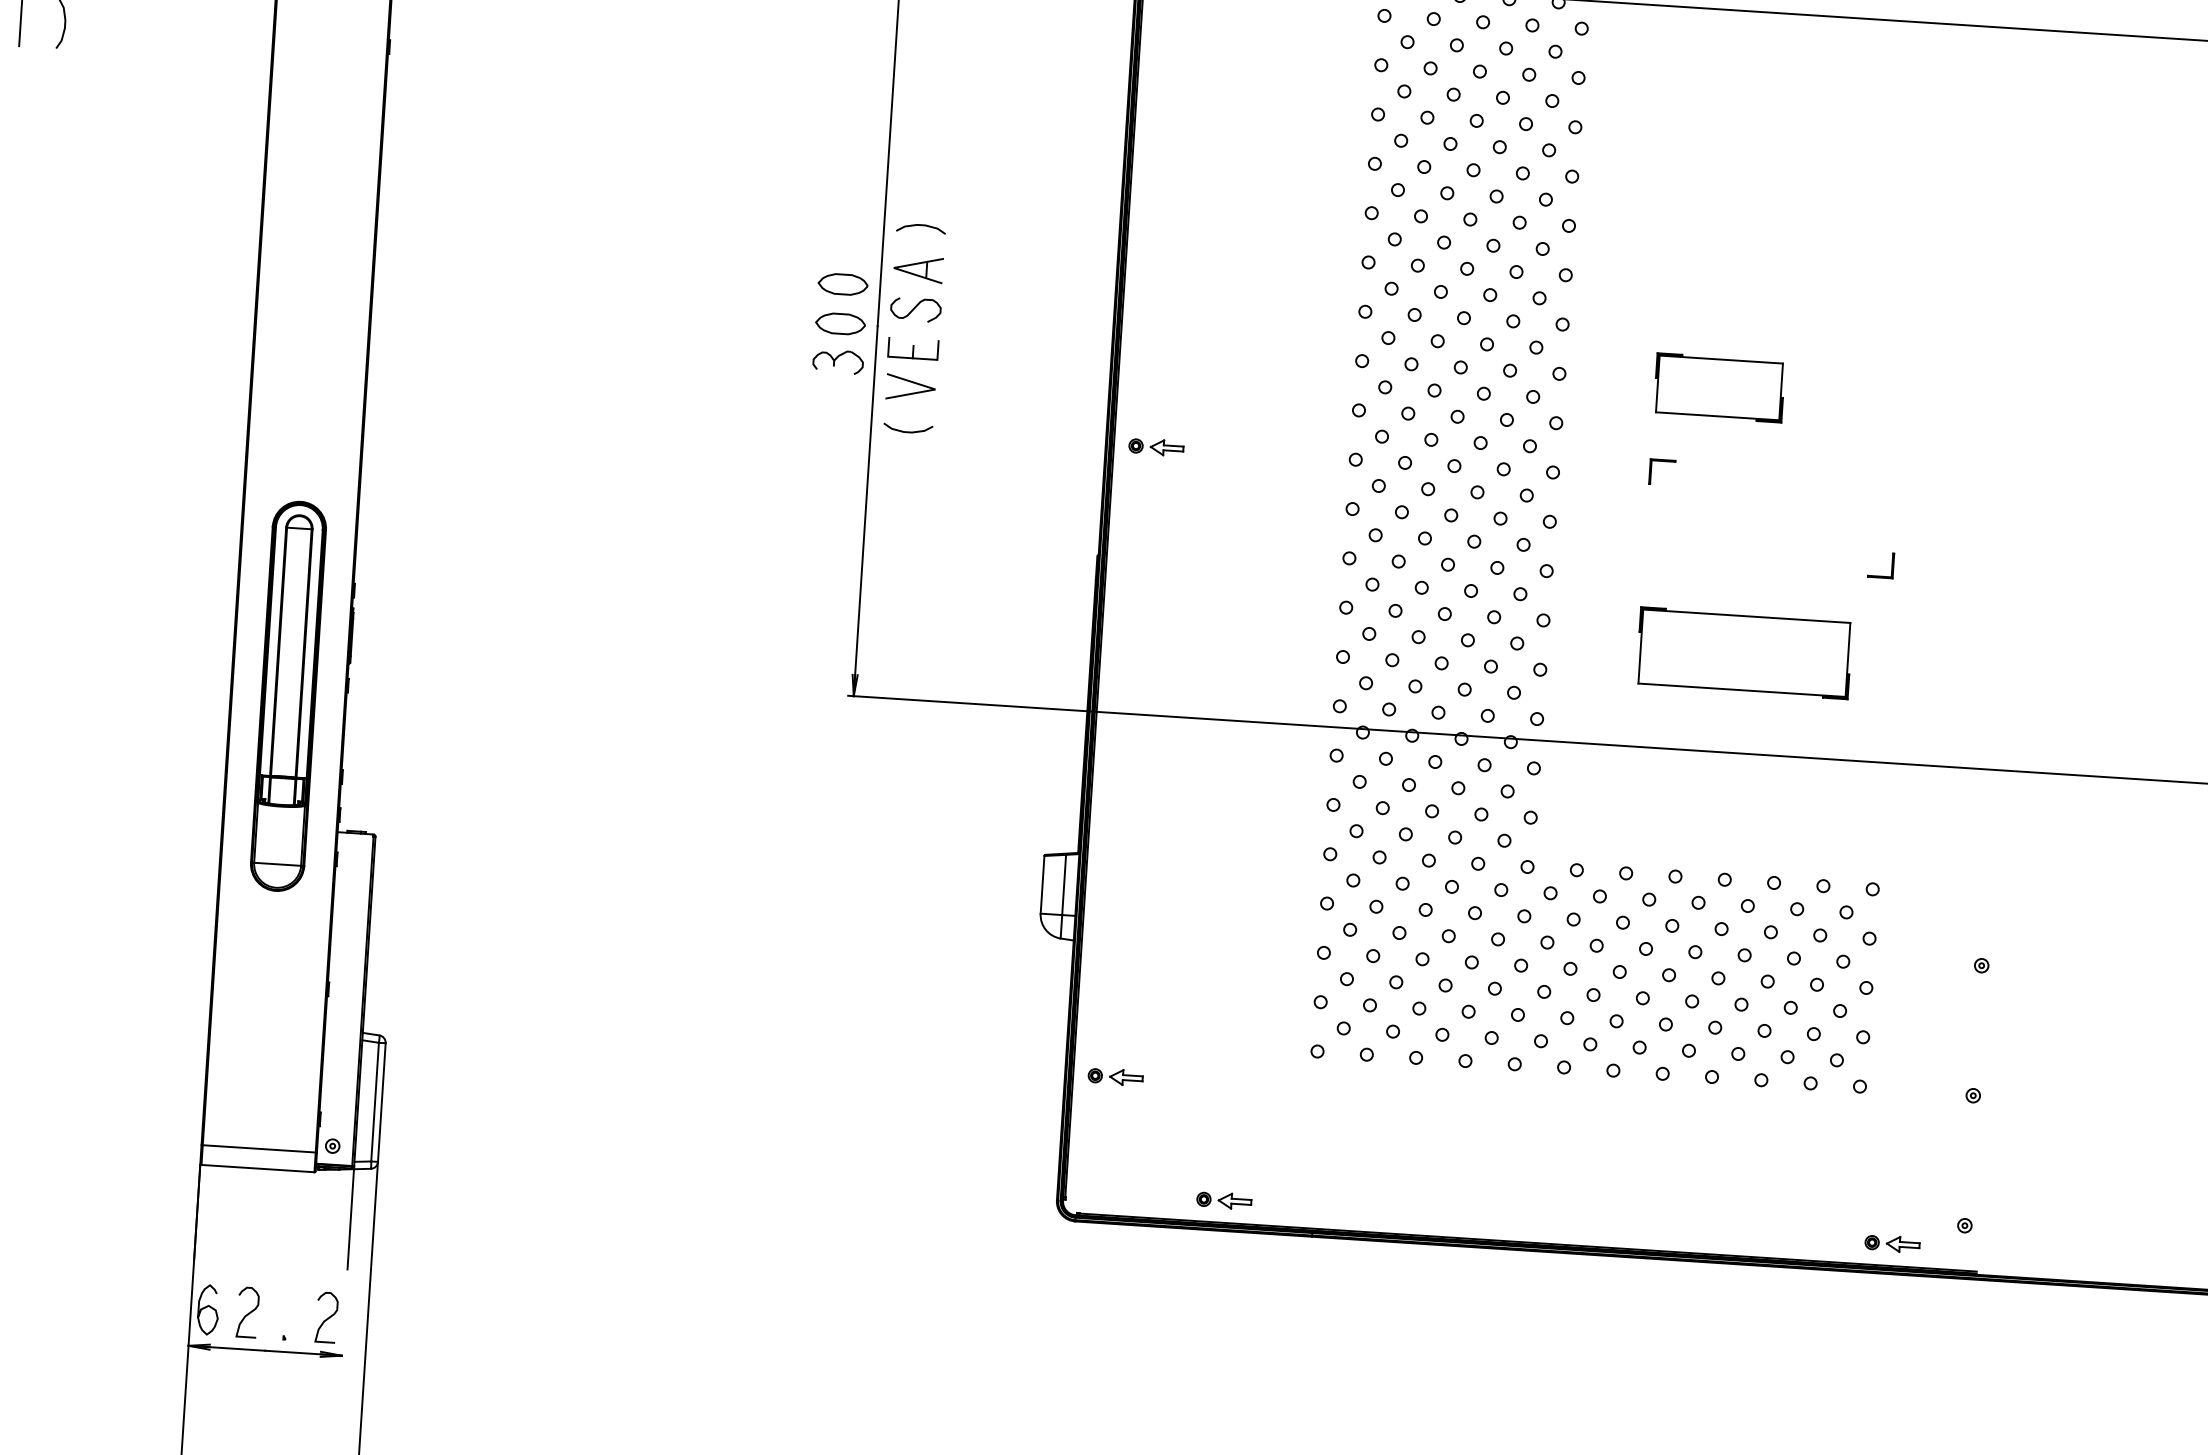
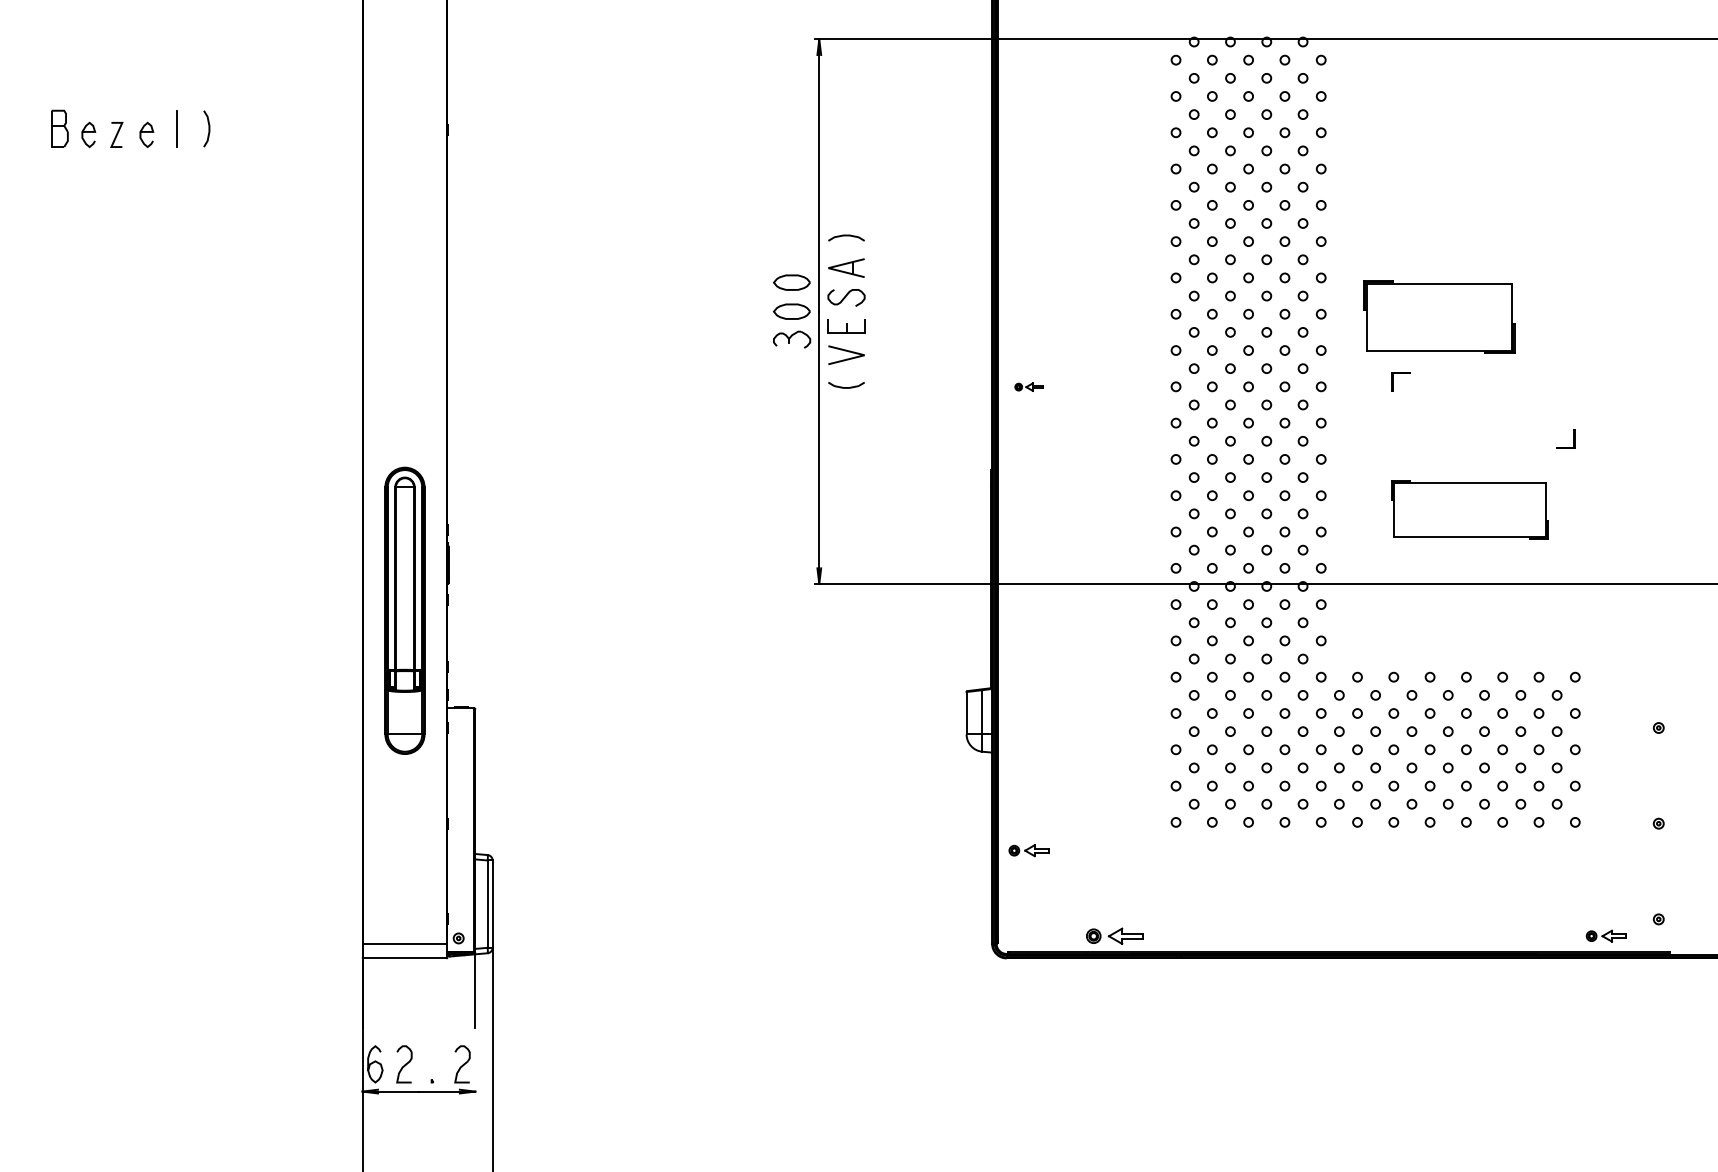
part: (1718, 387) -> (1438, 316), size x1.6
part: (1155, 446) -> (1028, 386), size x0.7
part: (1223, 1199) -> (1114, 935), size x1.4

